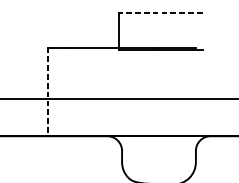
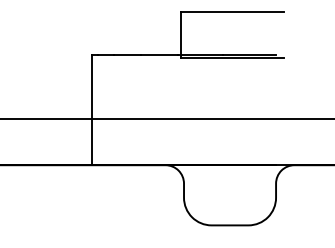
line: (160, 12) -> (232, 11), dashed -> solid
line: (47, 92) -> (91, 110), dashed -> solid

